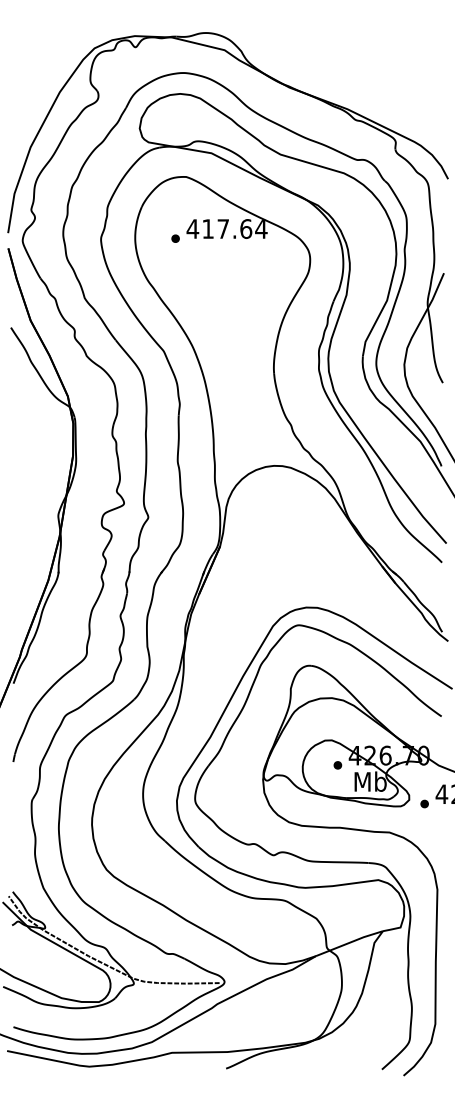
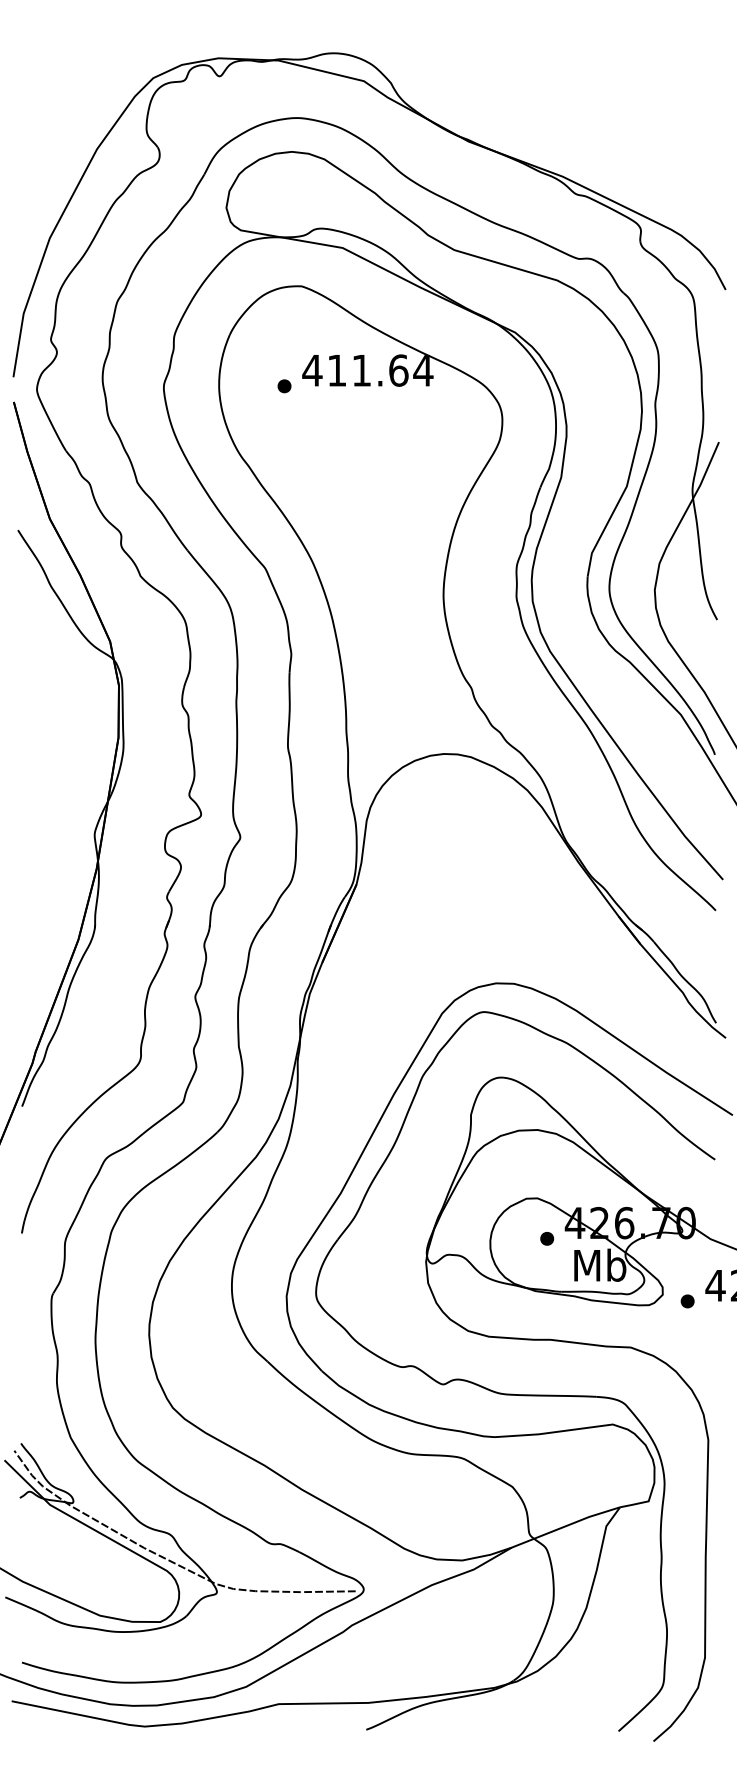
text: (222, 228) -> (360, 369), 417.64 -> 411.64

